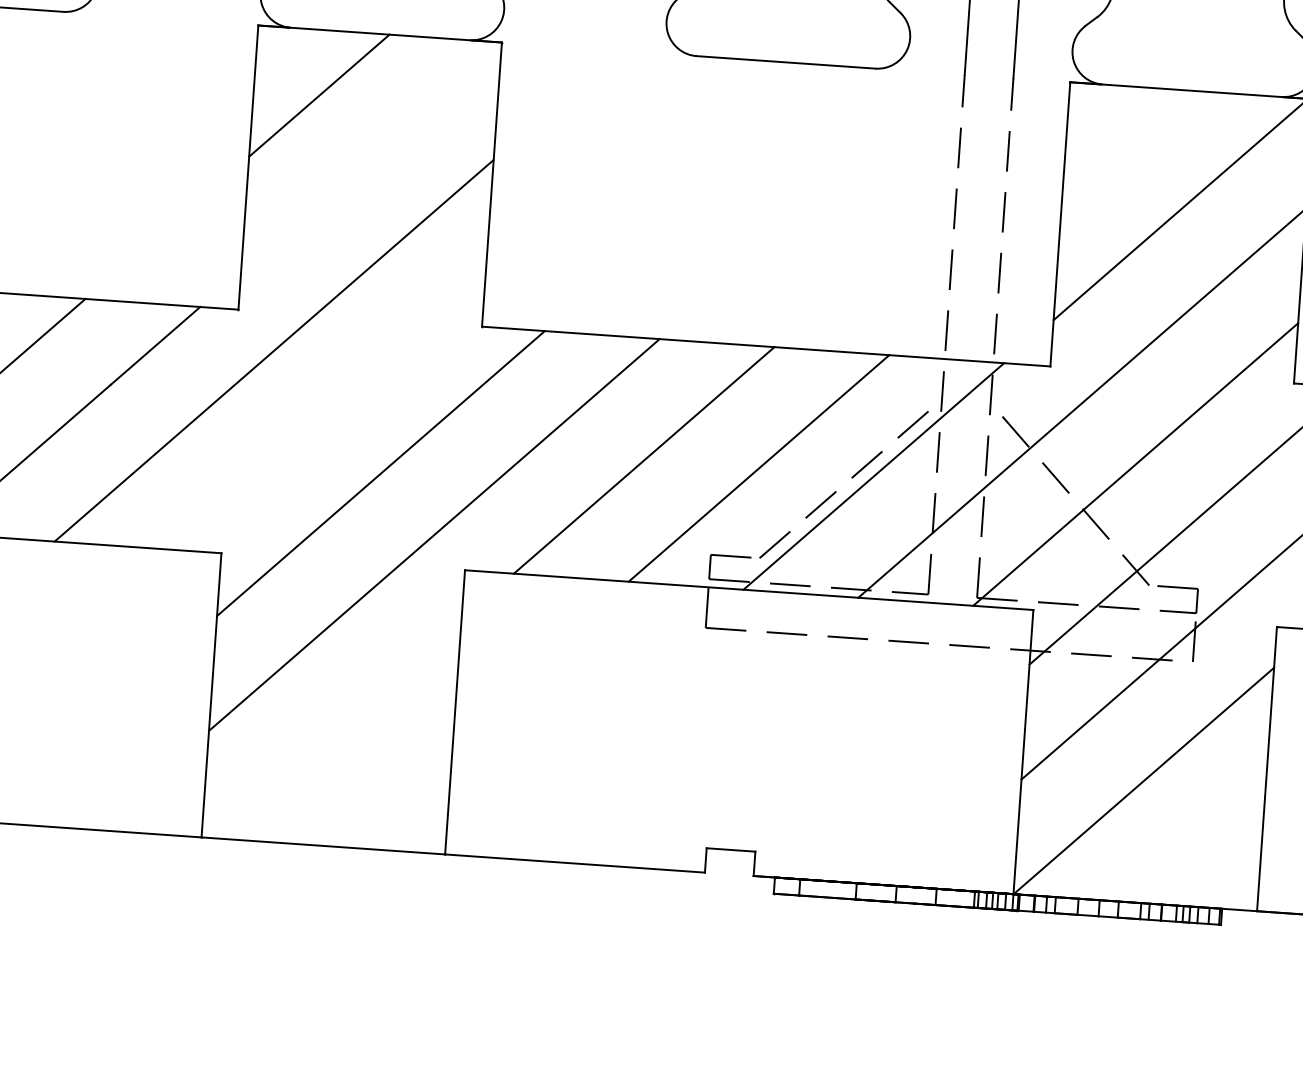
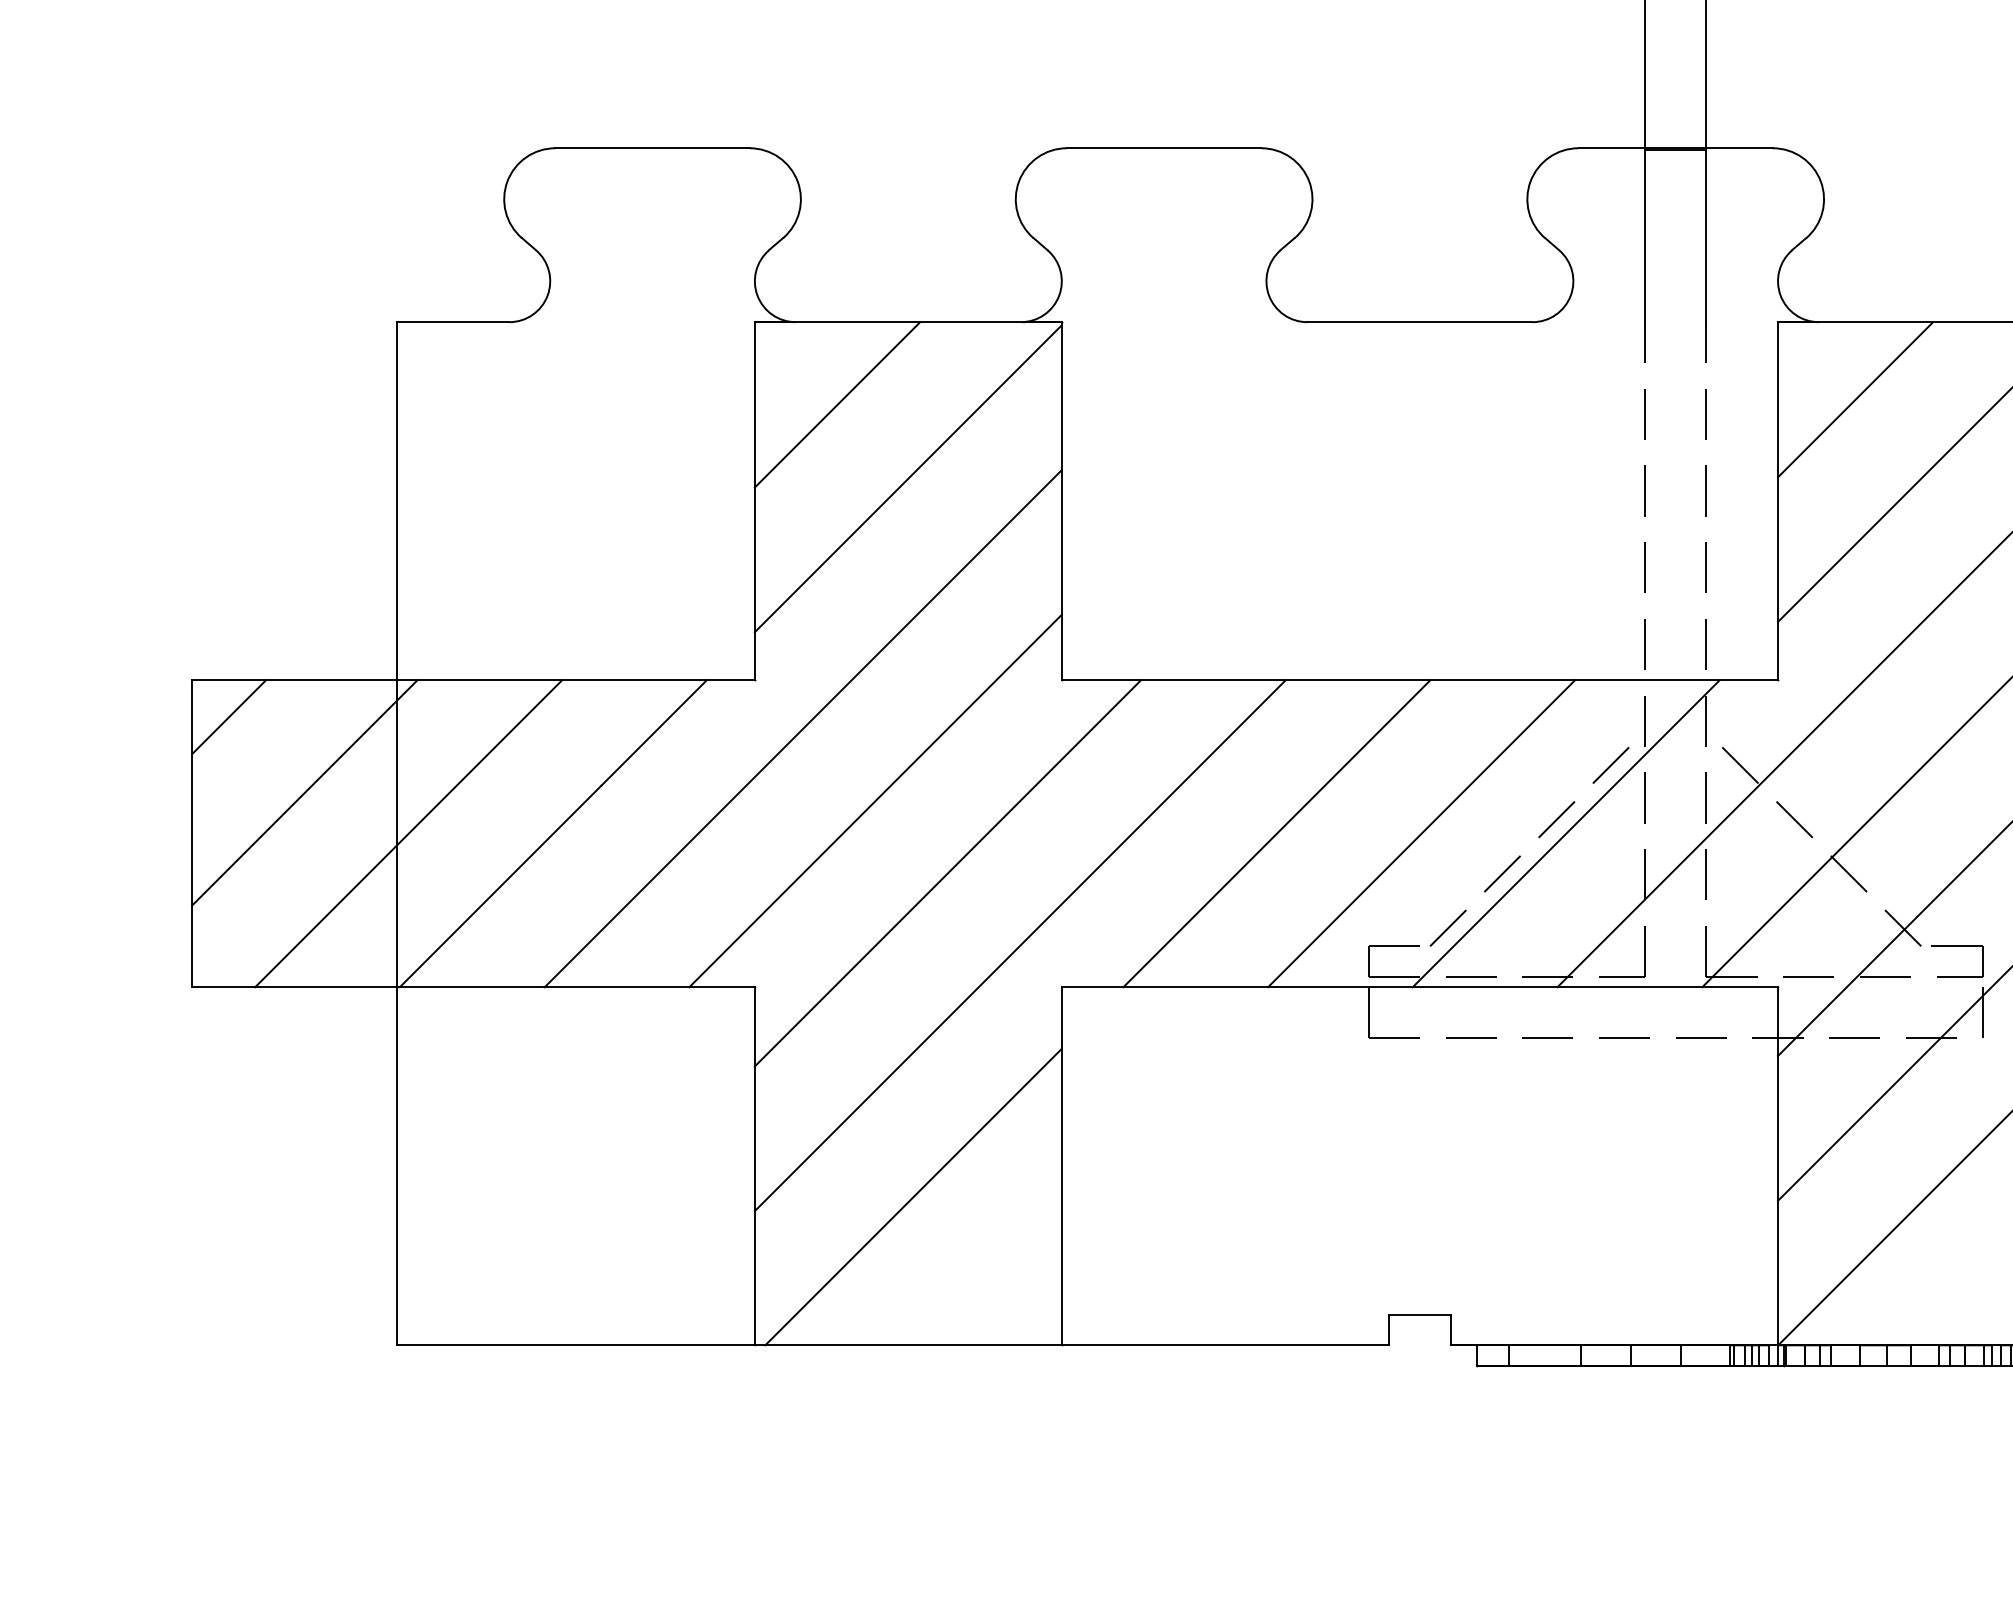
line: (1127, 147) -> (1855, 399), added
line: (370, 157) -> (907, 478), added
line: (327, 411) -> (875, 800), added
line: (335, 728) -> (913, 1196), added

